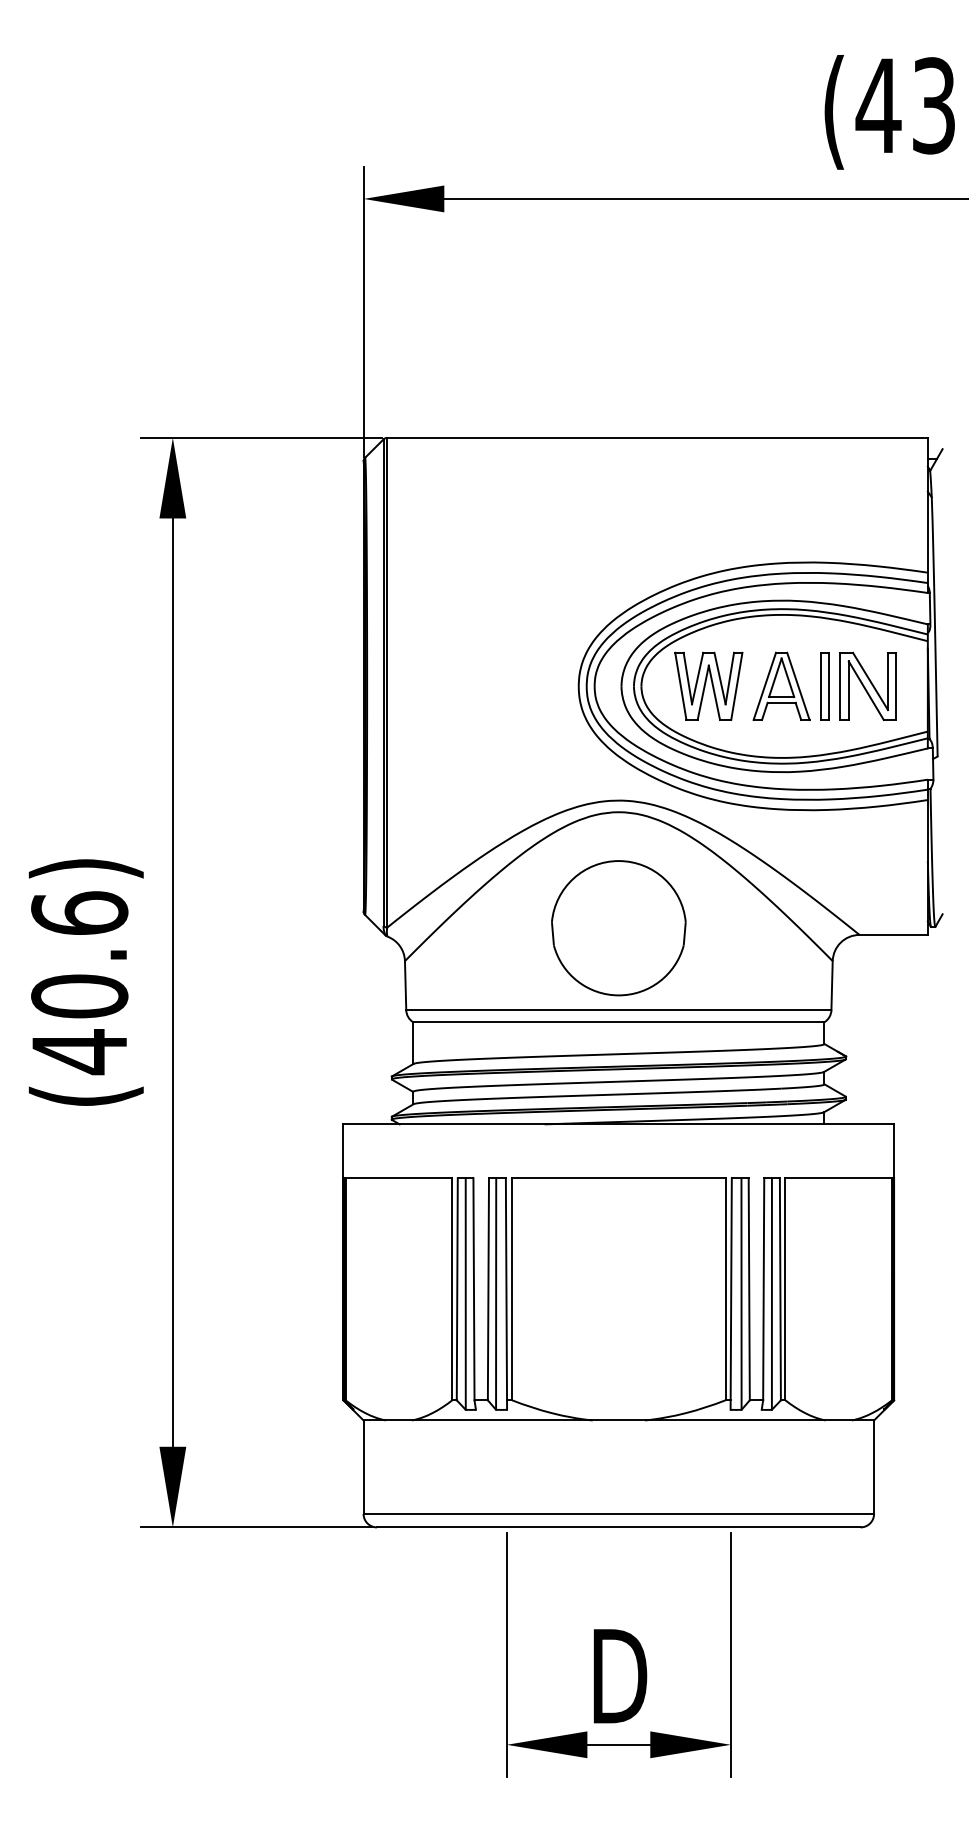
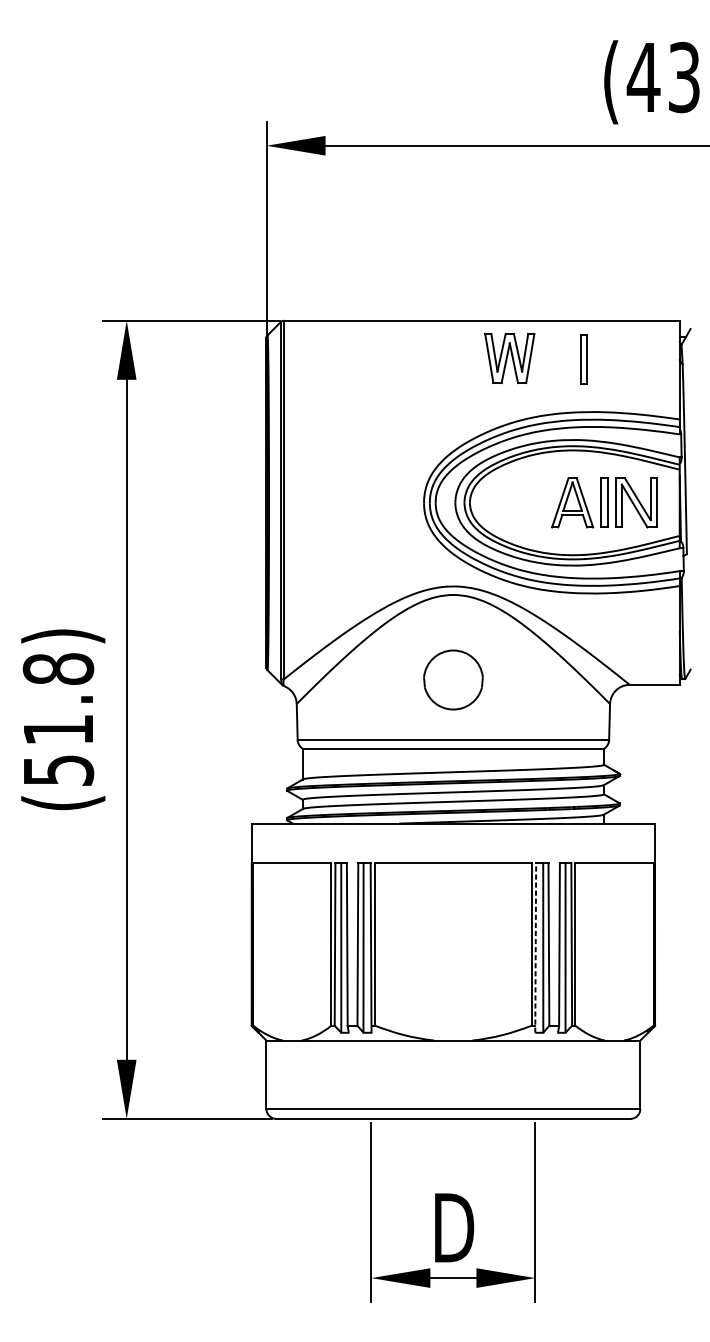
part: (796, 490) -> (583, 359), added
part: (708, 685) -> (509, 357), moved
part: (618, 928) -> (453, 680), size x0.6
text: (79, 983) -> (58, 720), (40.6) -> (51.8)
line: (731, 1293) -> (535, 947), solid -> dashed

